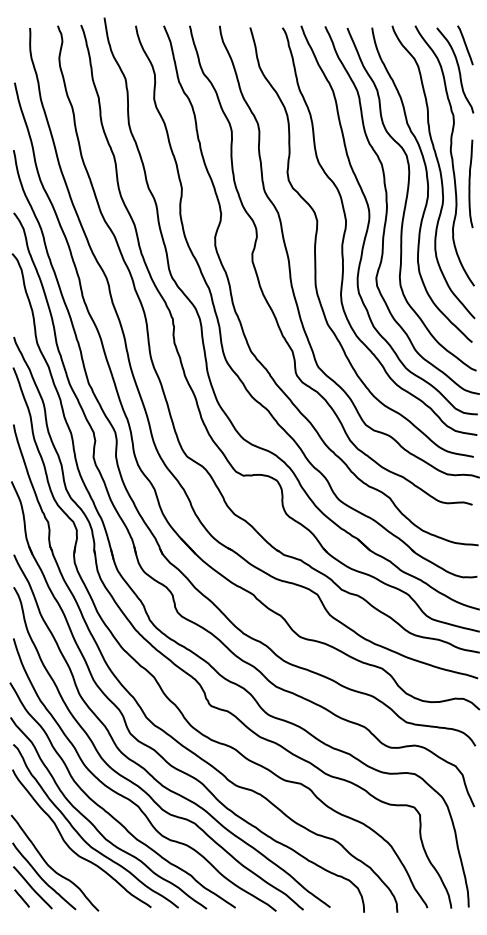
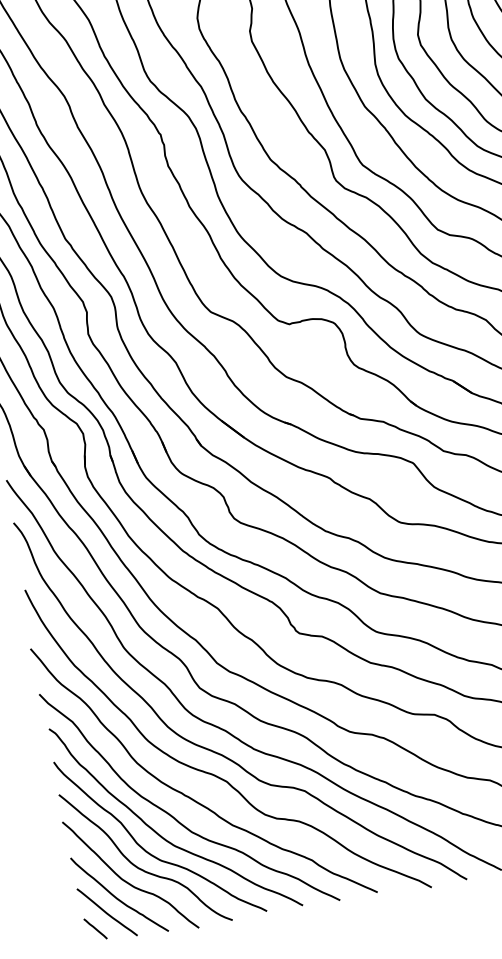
curve: (61, 857) -> (137, 866), added

